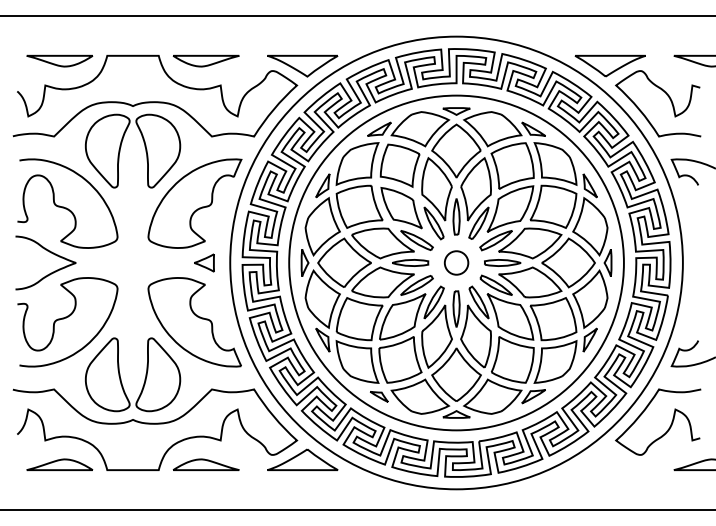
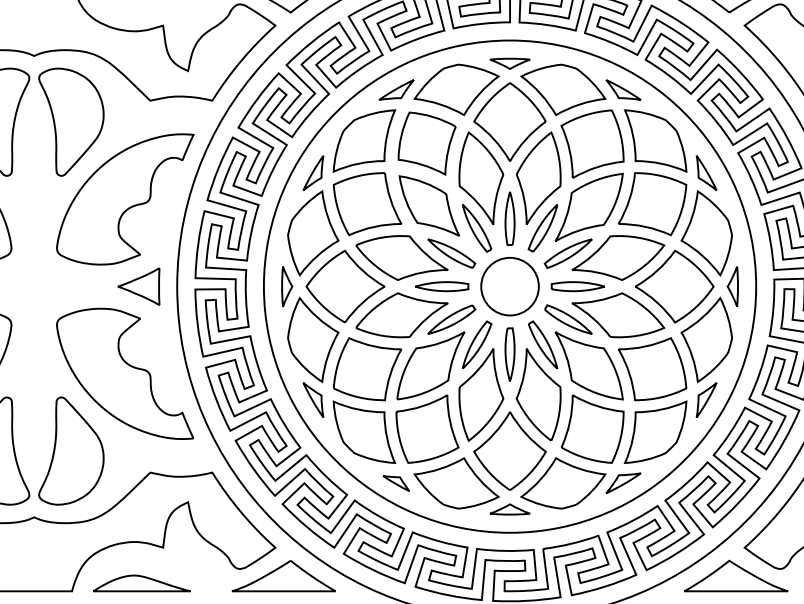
part: (204, 262) -> (139, 285), size x1.43
circle: (456, 262) -> (509, 285), size x1.67
part: (609, 459) -> (734, 575), added

